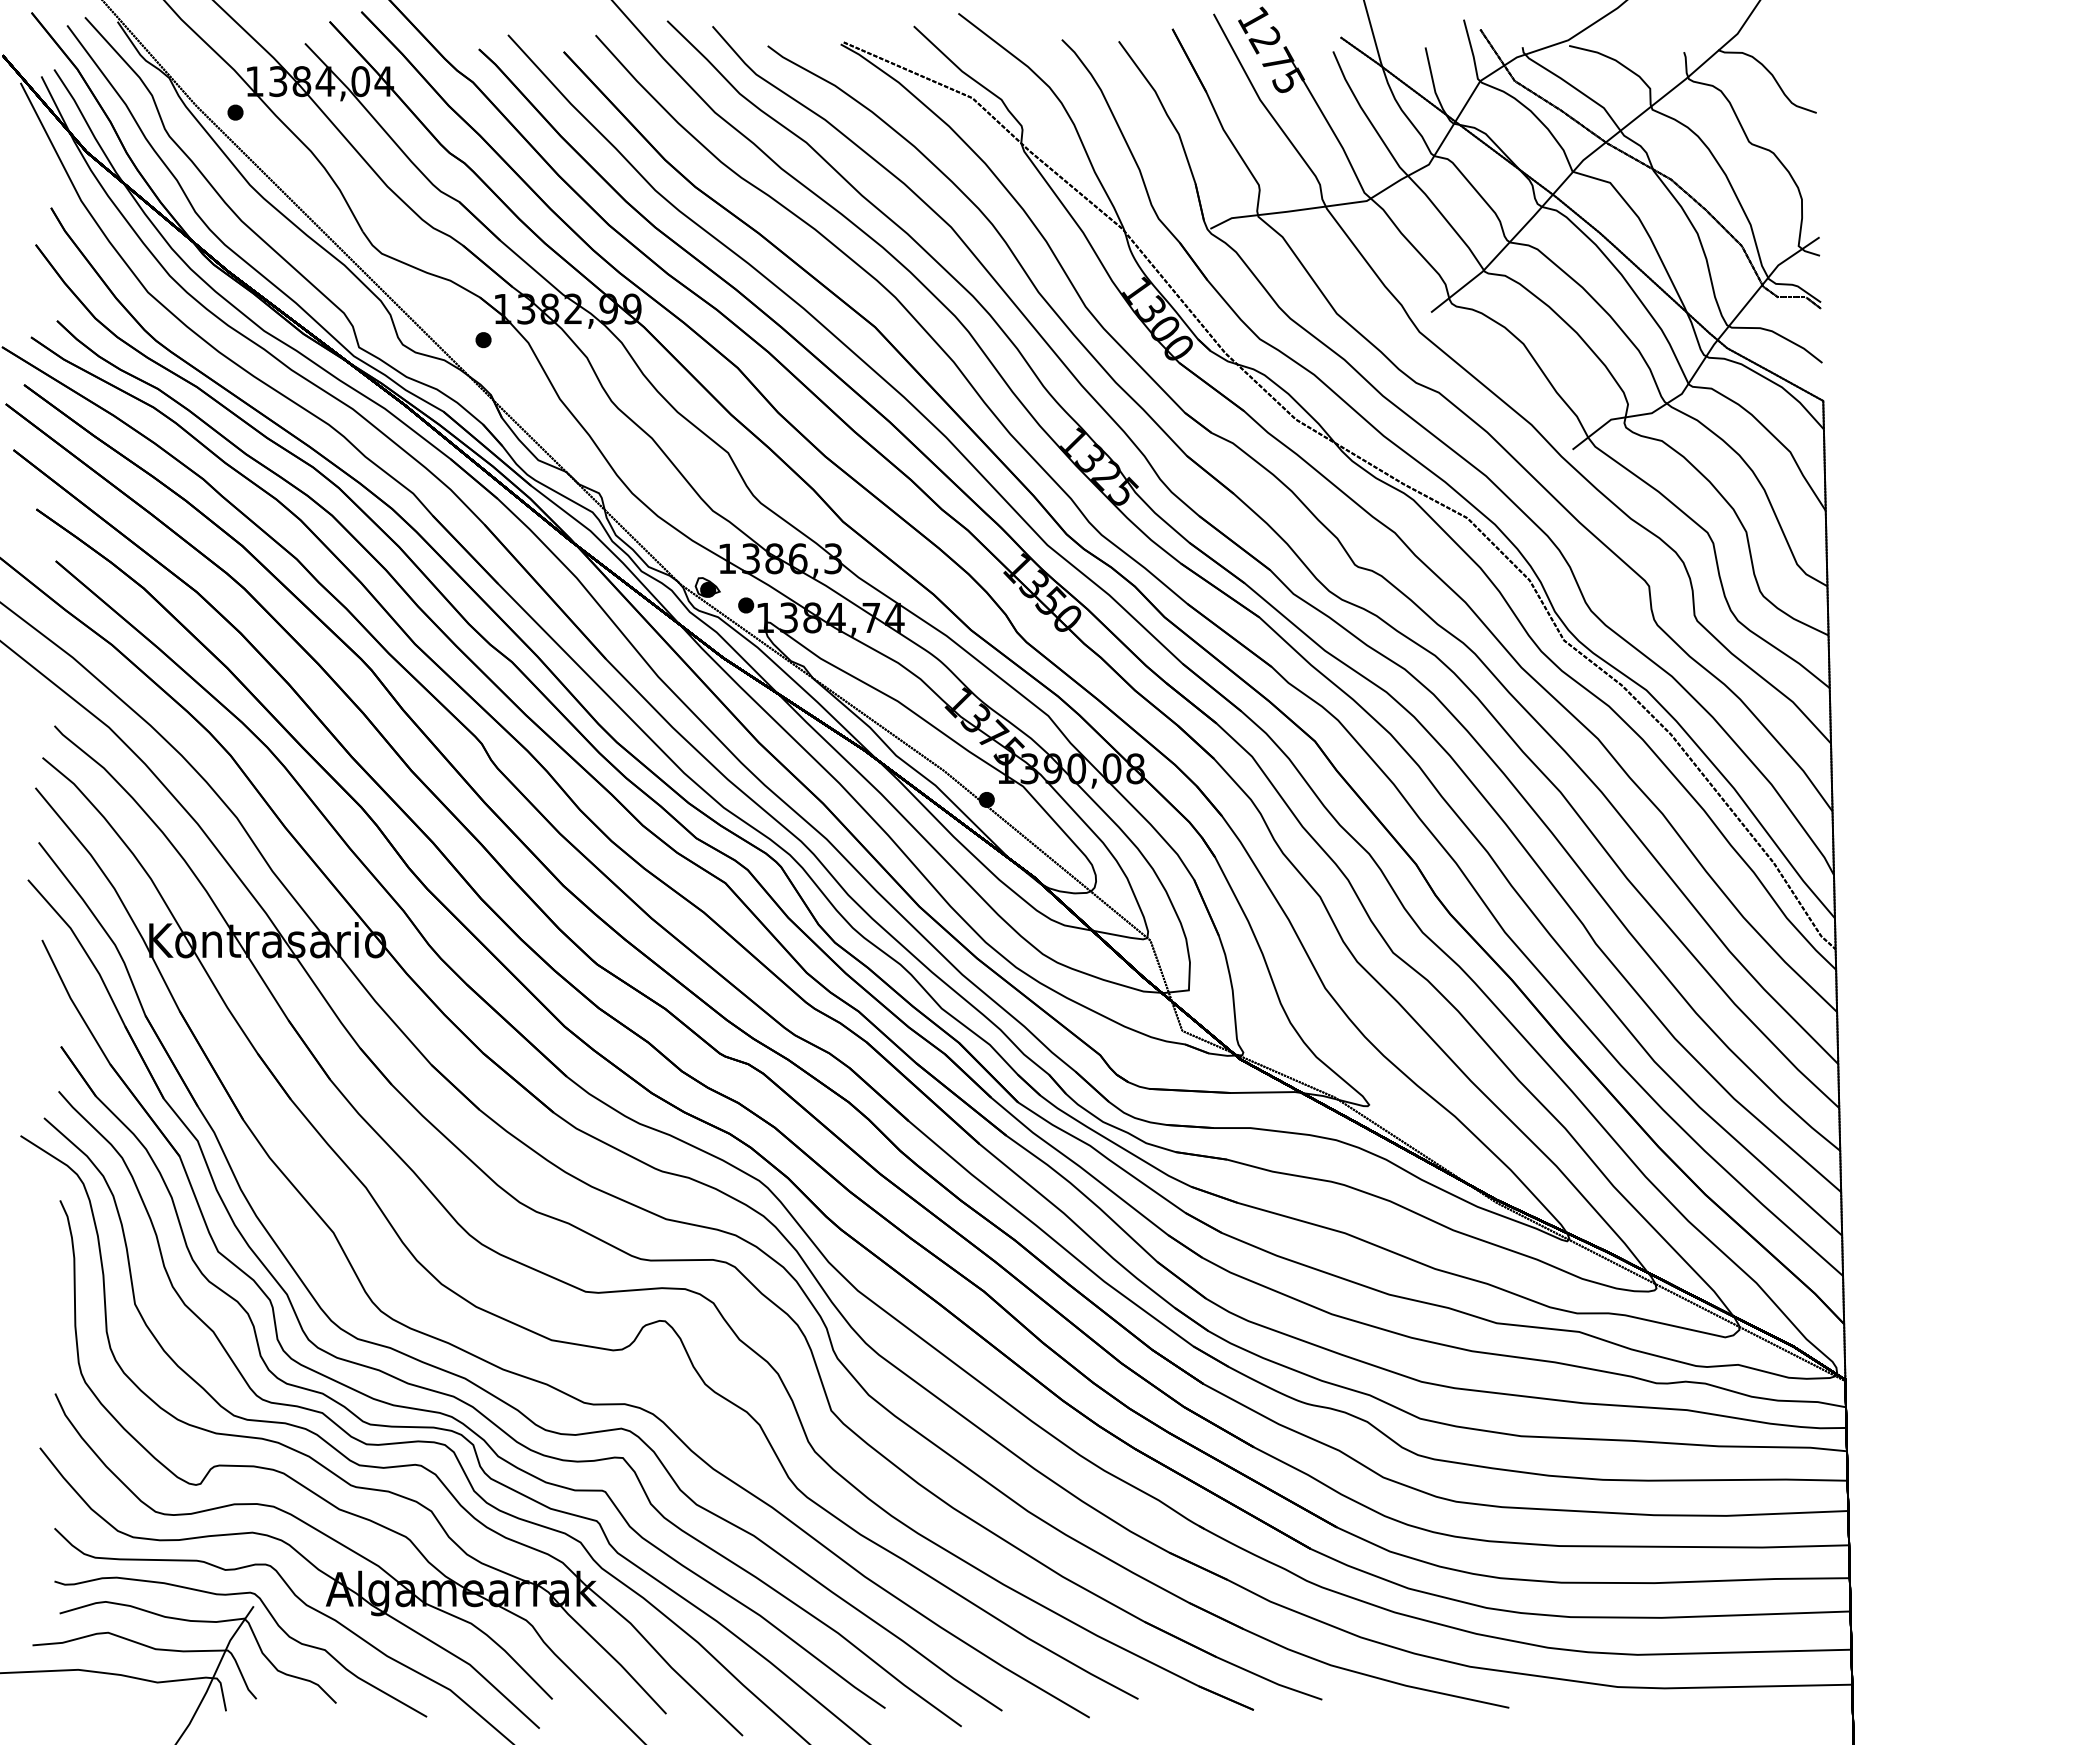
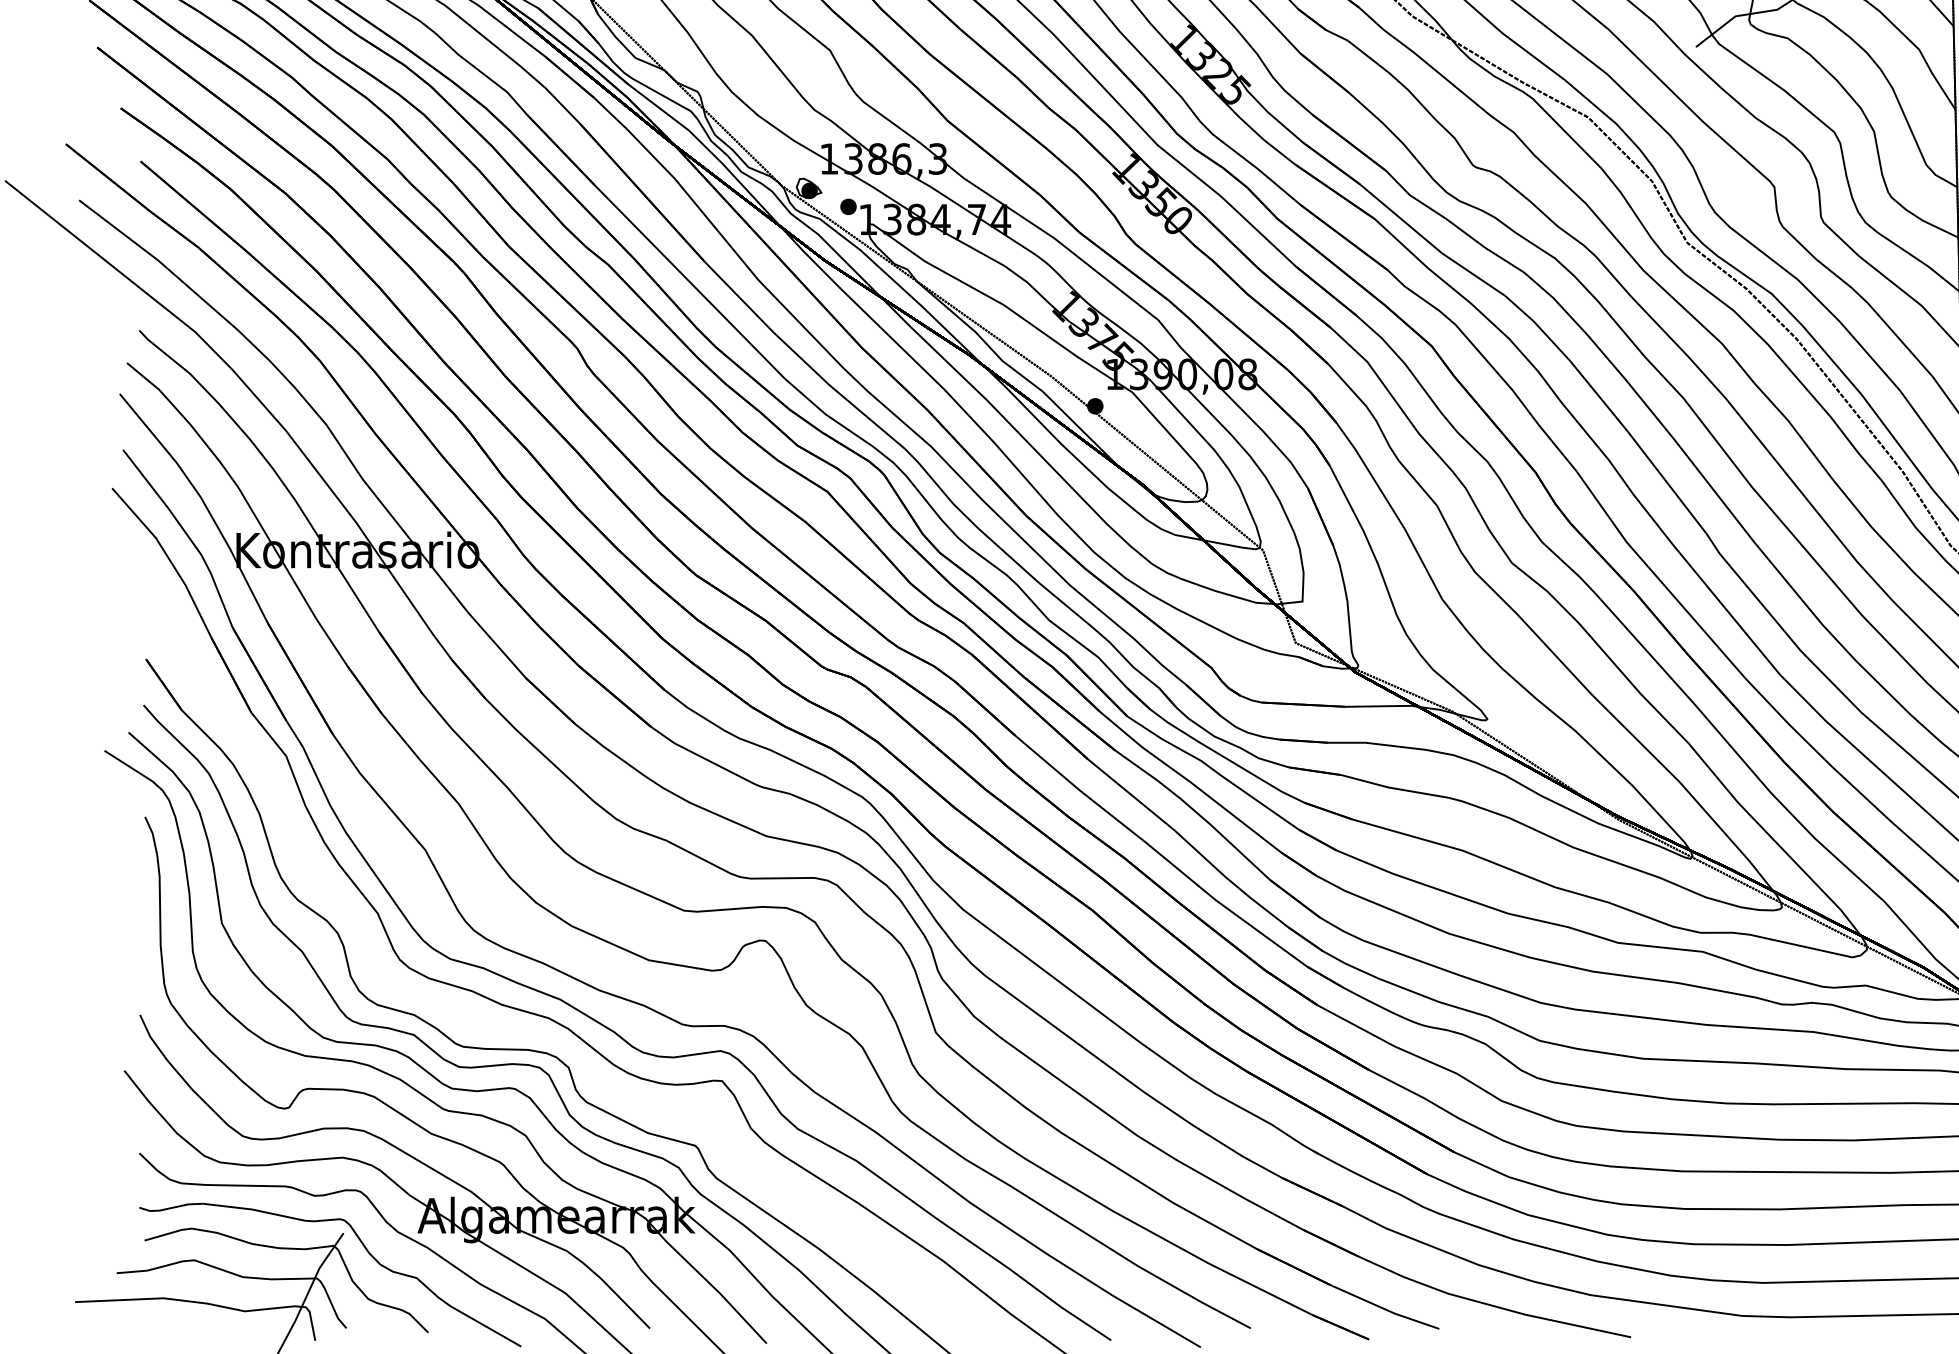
part: (442, 1412) -> (537, 1034), removed

